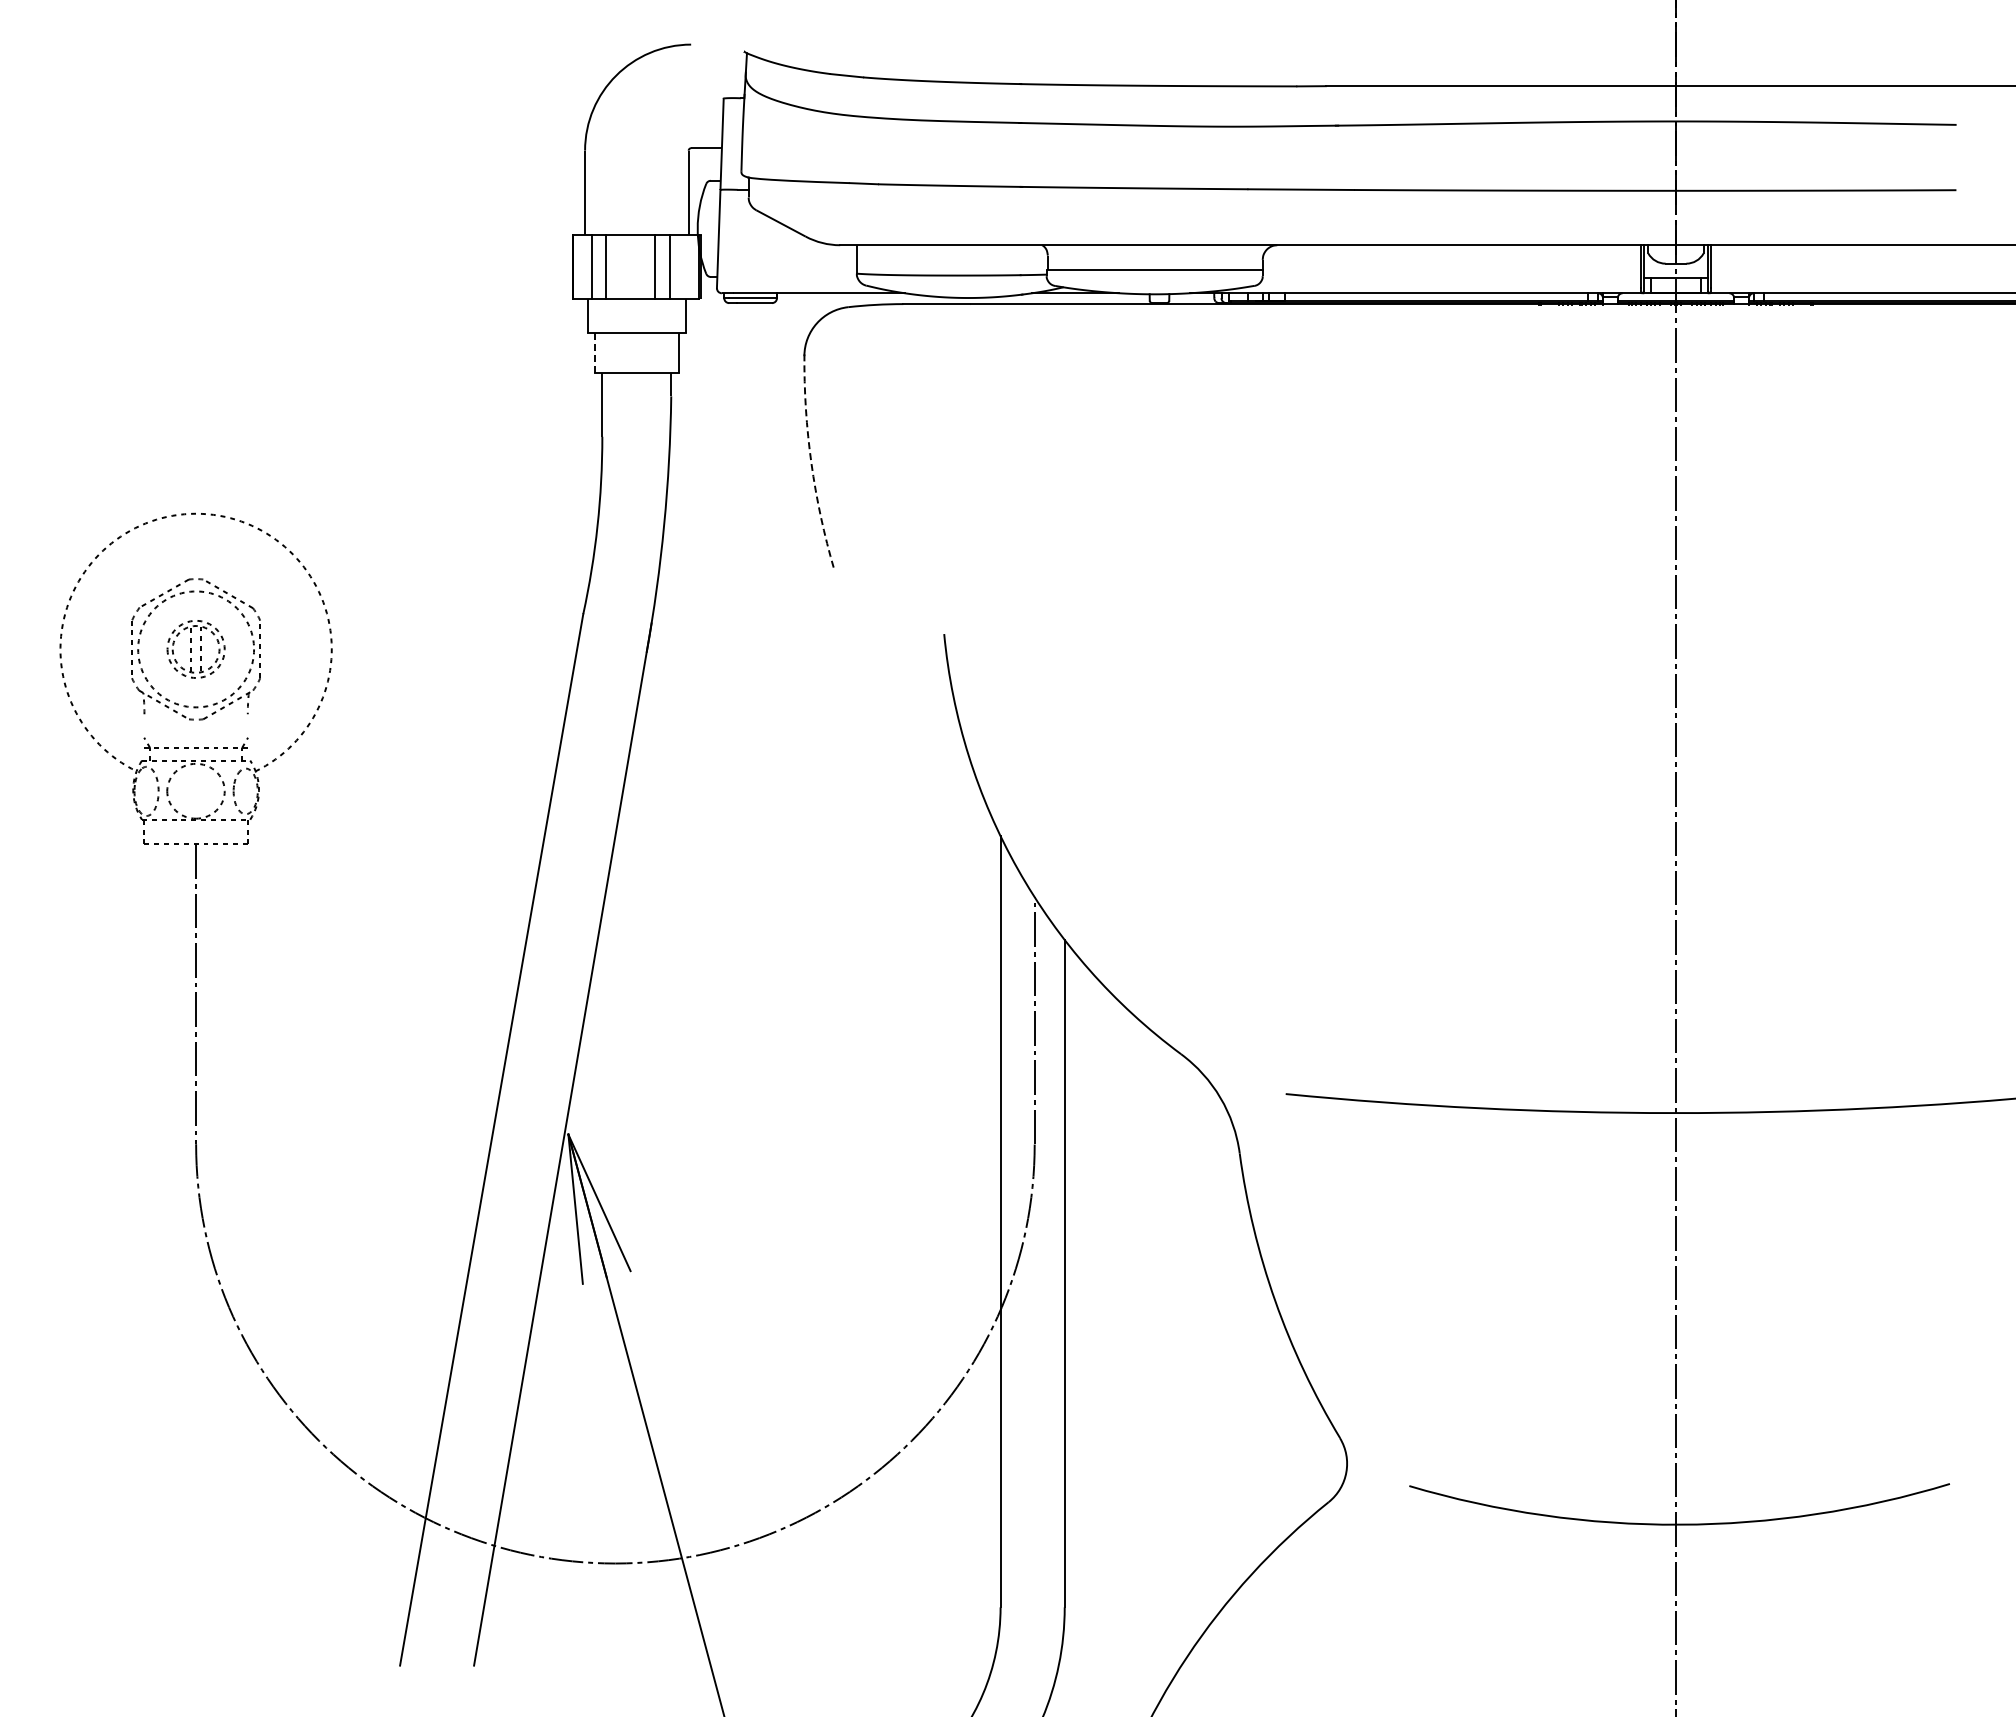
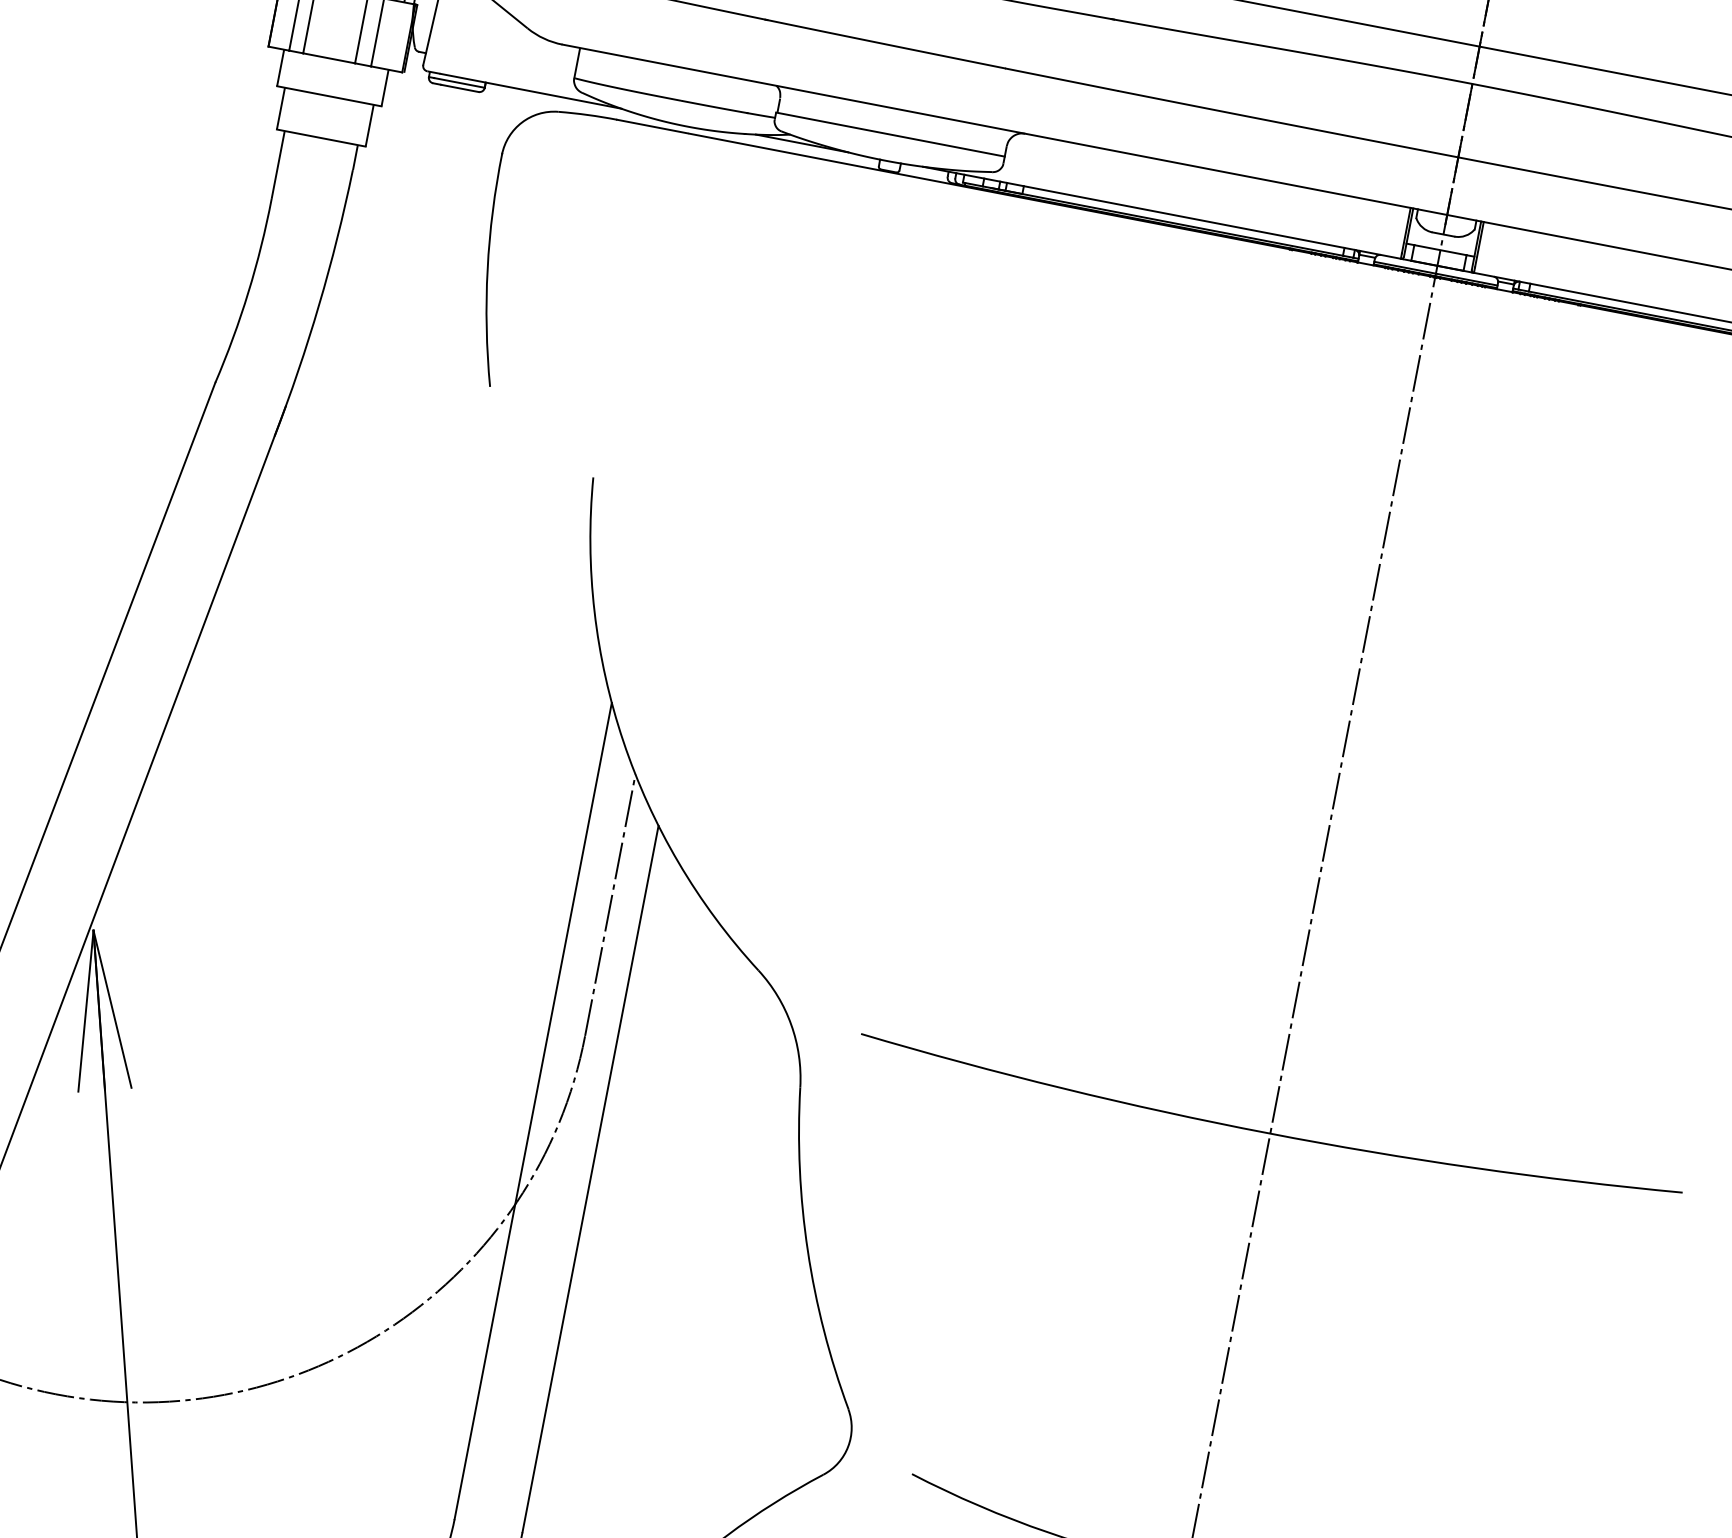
line: (594, 352) -> (280, 108), dashed -> solid
arc: (811, 463) -> (487, 269), dashed -> solid

